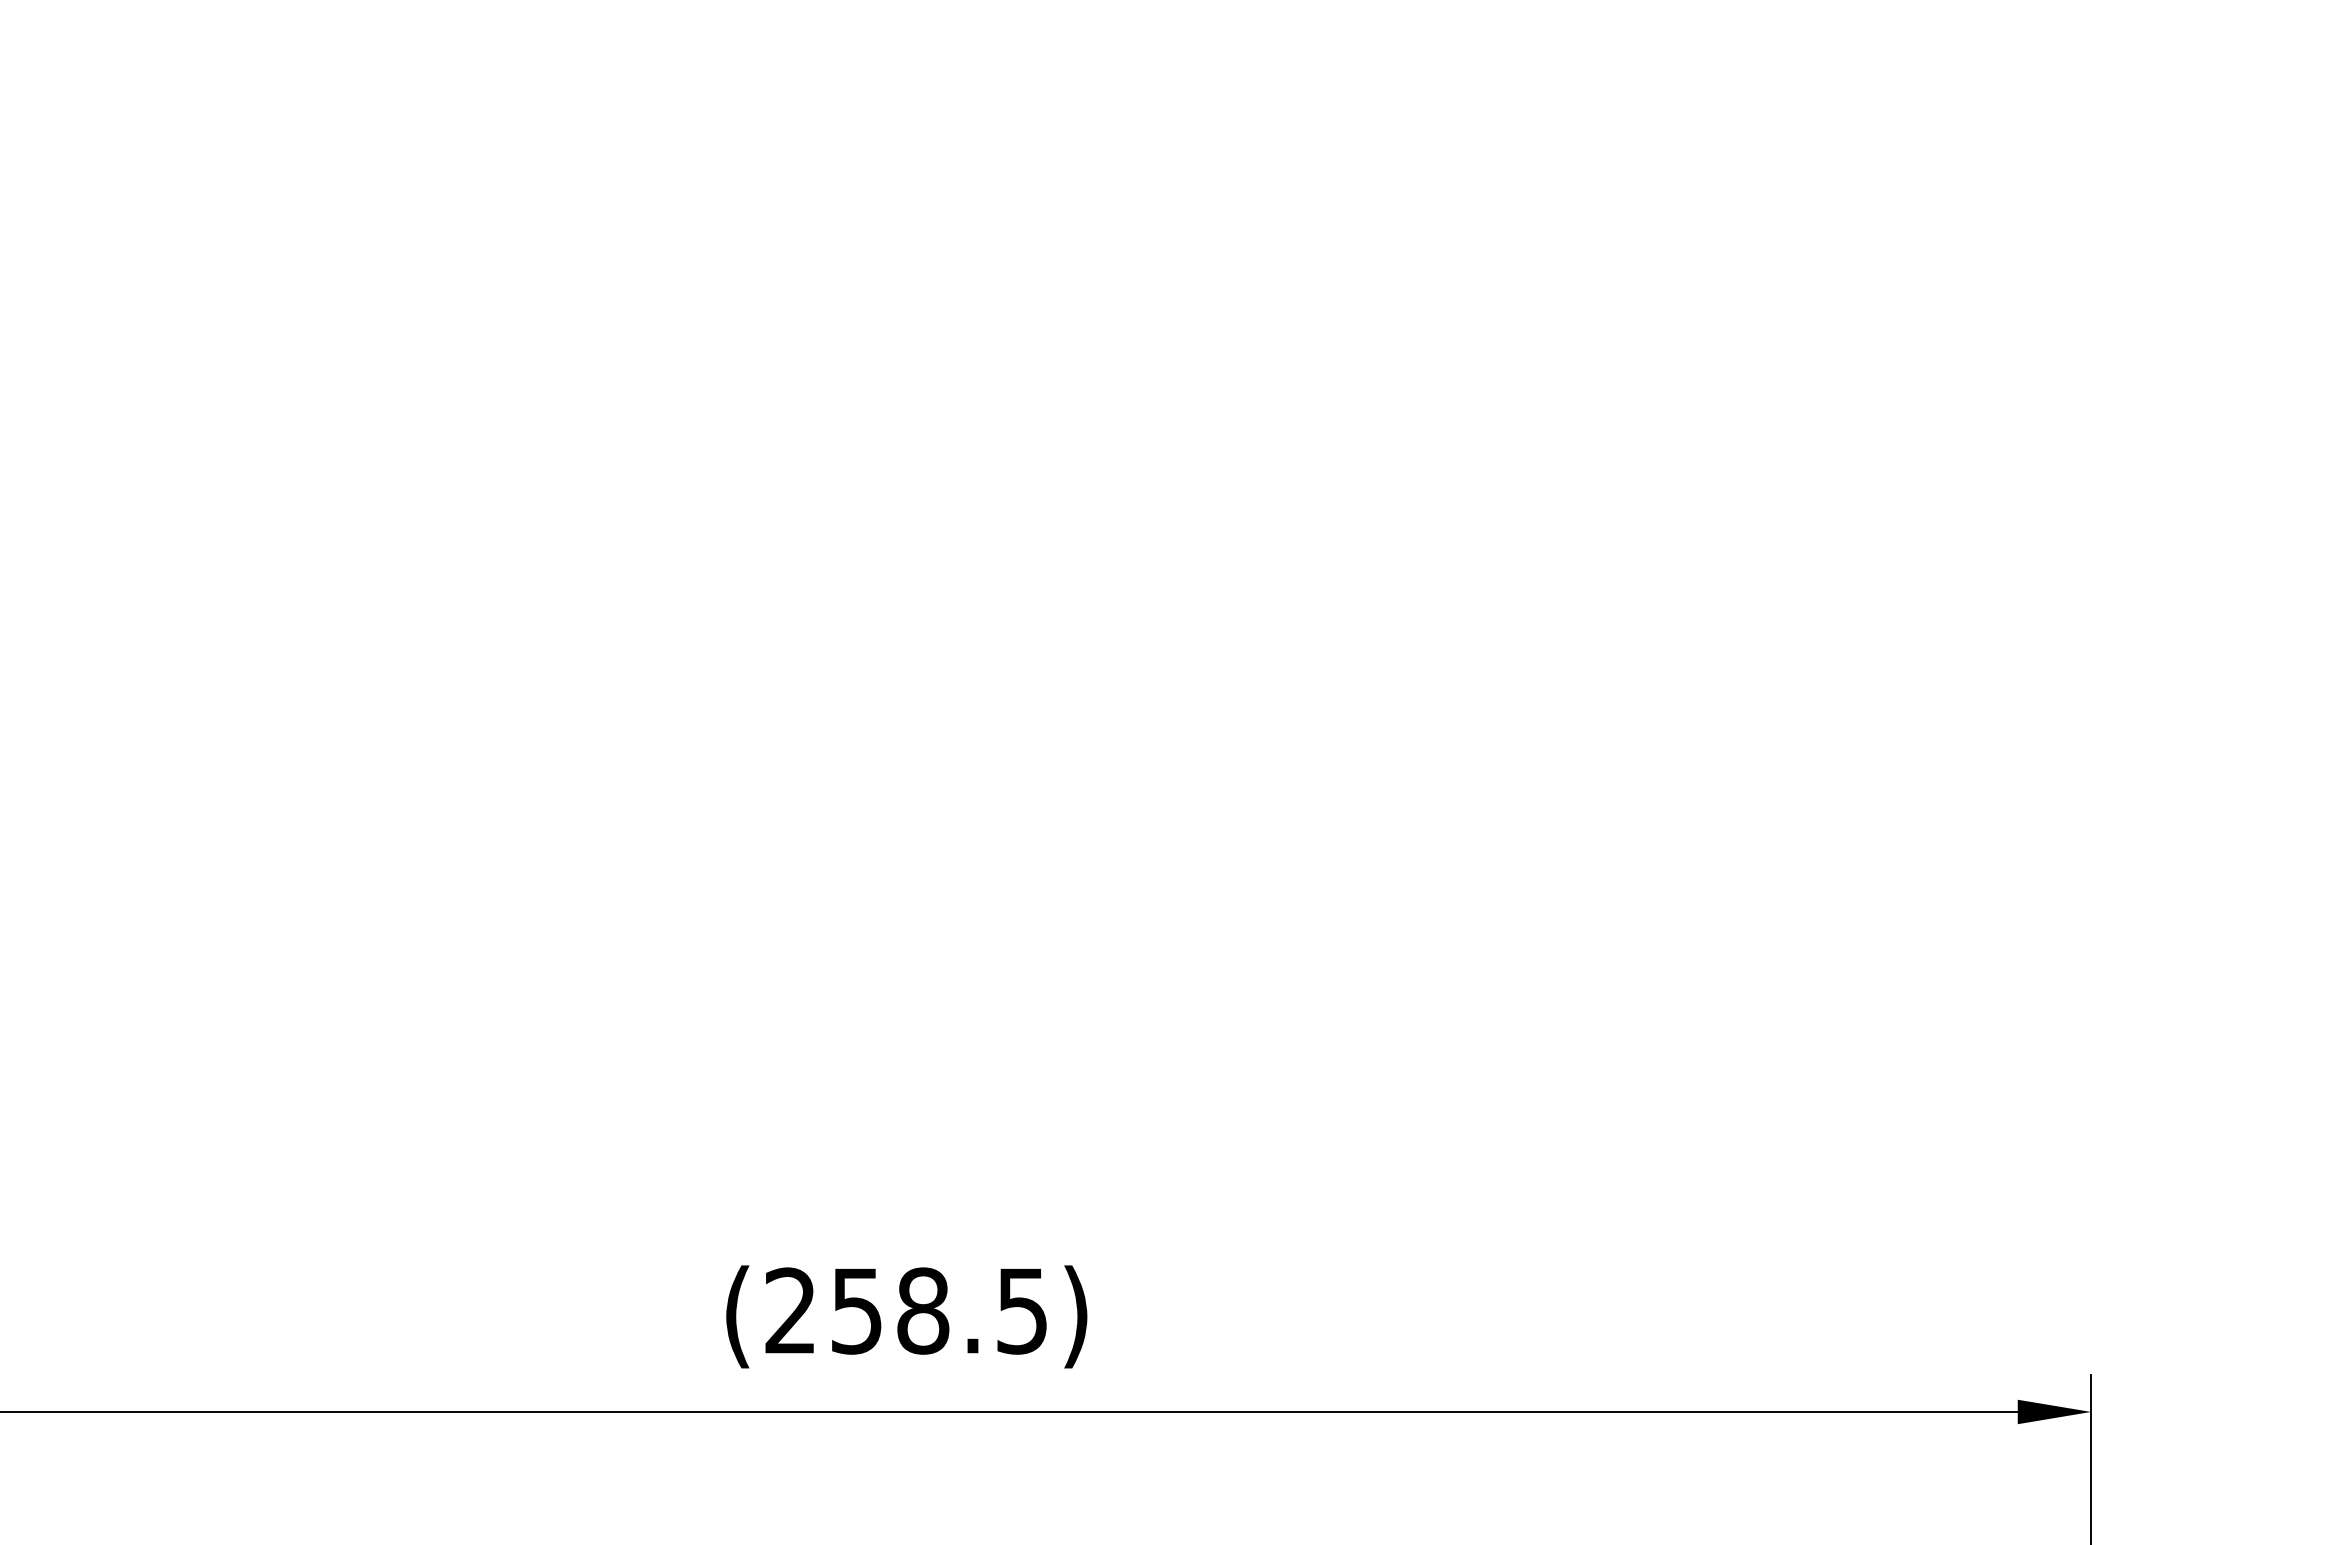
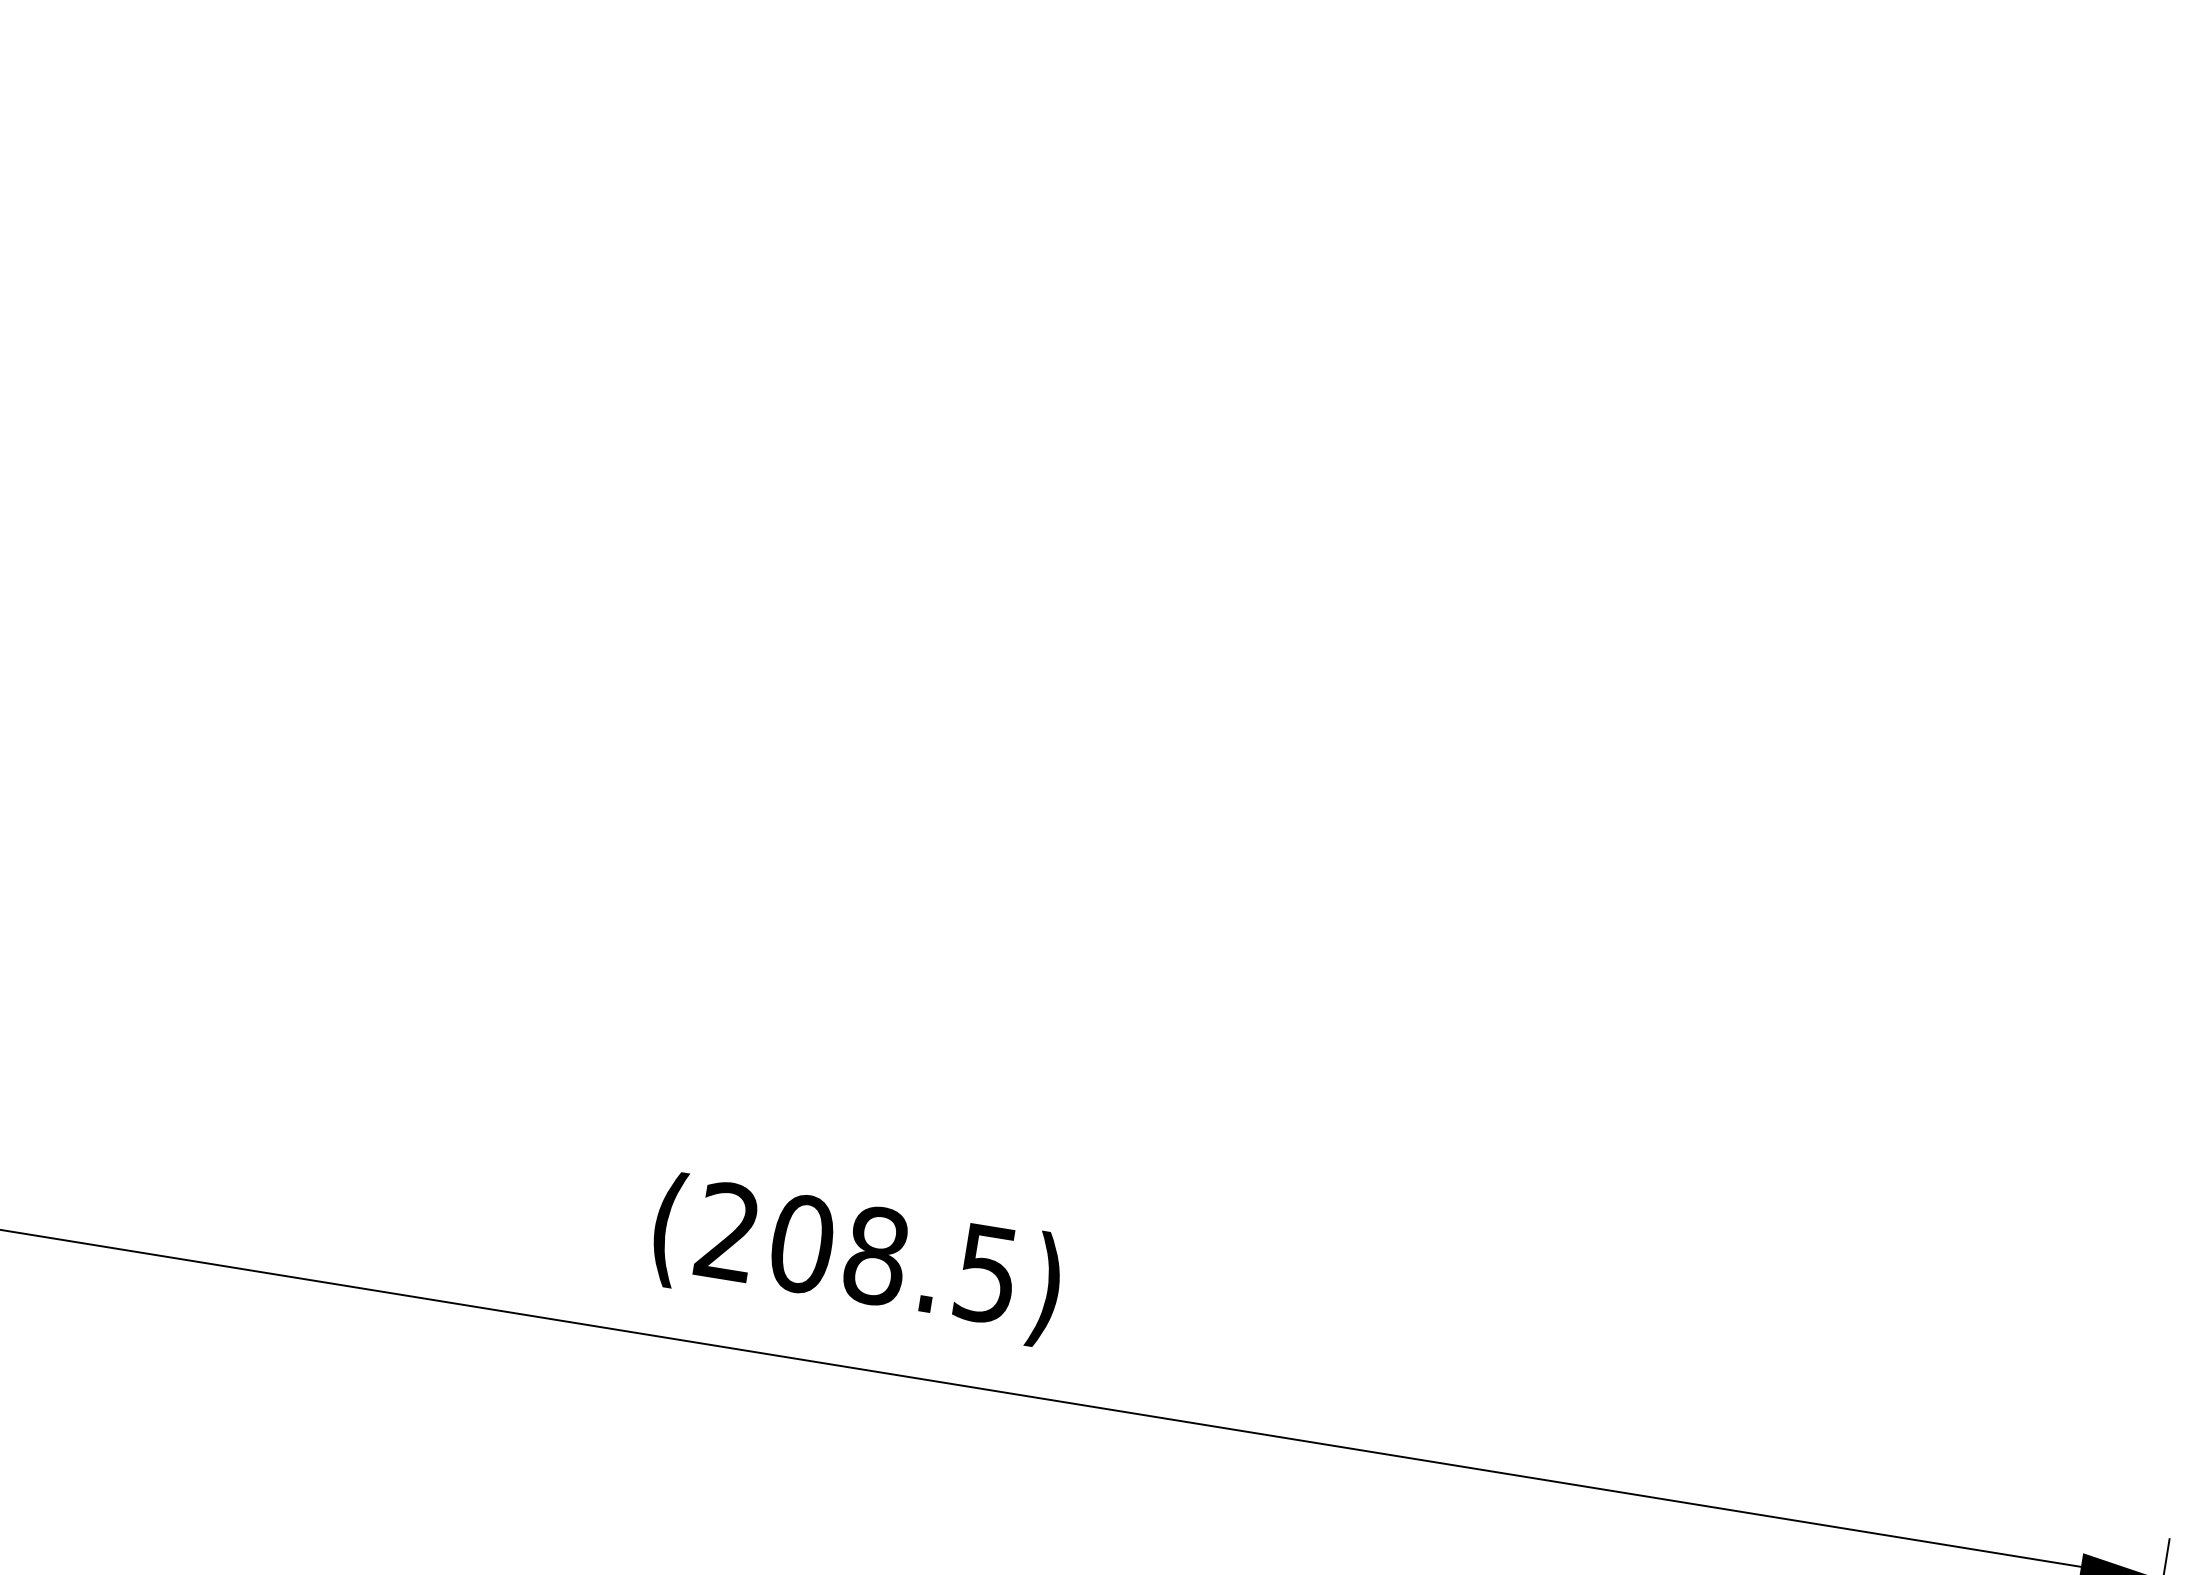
text: (857, 1310) -> (802, 1243), (258.5) -> (208.5)

